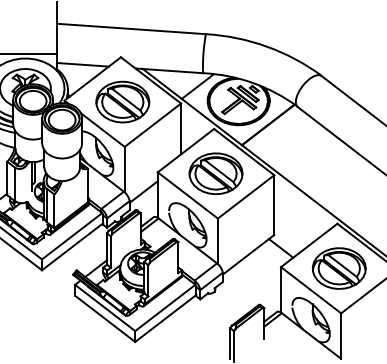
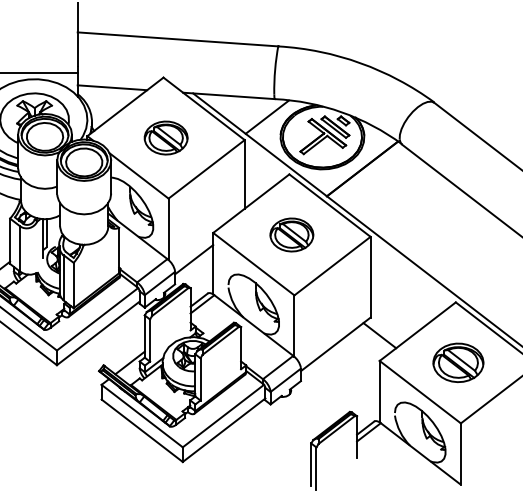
part: (122, 101) -> (165, 137), size x0.6
part: (215, 173) -> (291, 234), size x0.6
part: (339, 268) -> (458, 362), size x0.7

